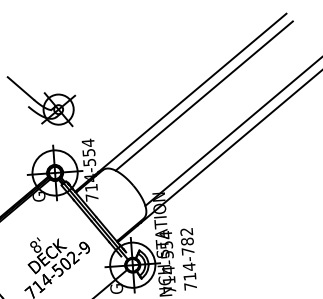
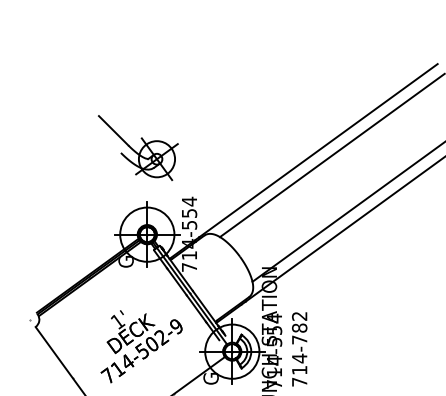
text: (36, 246) -> (118, 321), 8' -> 1'

